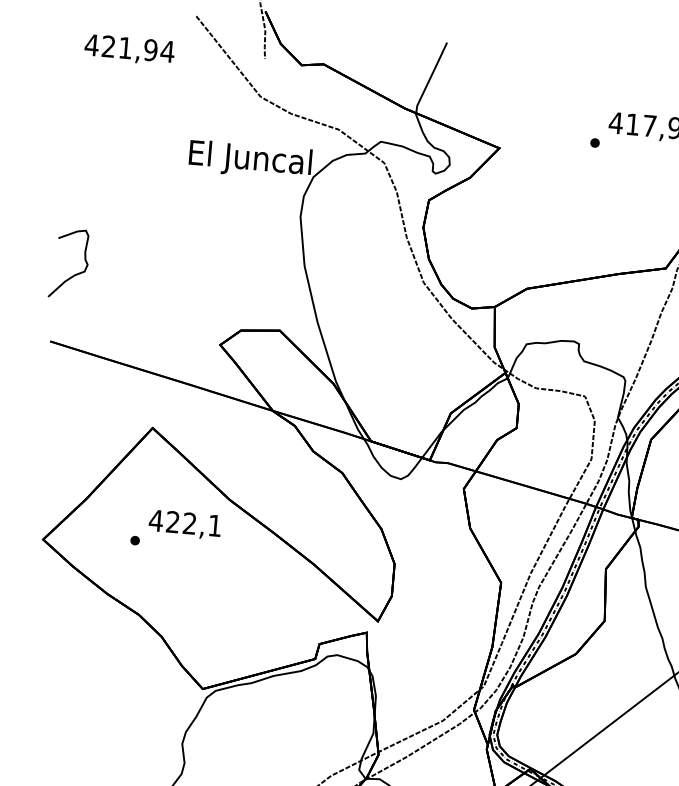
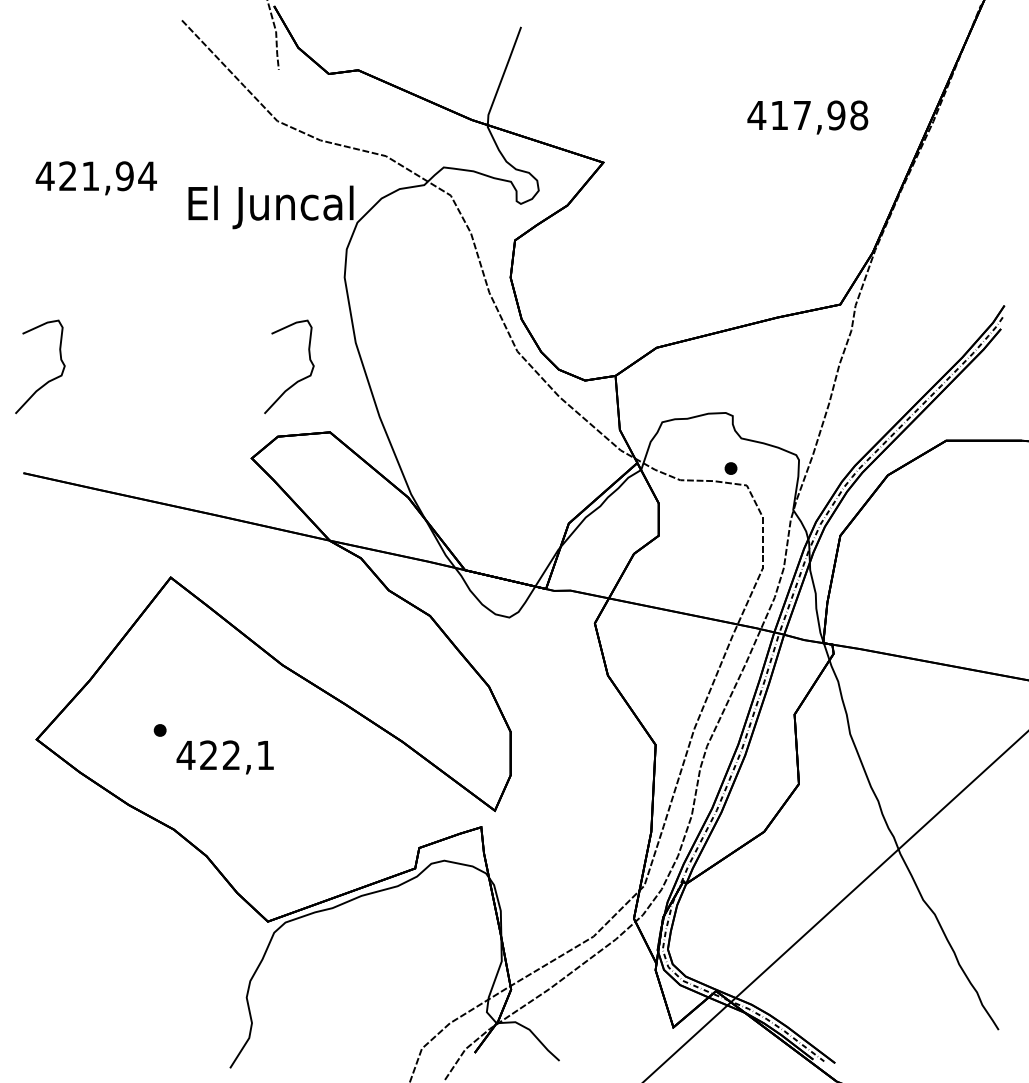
text: (128, 50) -> (95, 178), moved
part: (594, 142) -> (730, 468), moved
curve: (259, 290) -> (297, 380), added
text: (184, 524) -> (224, 757), moved

